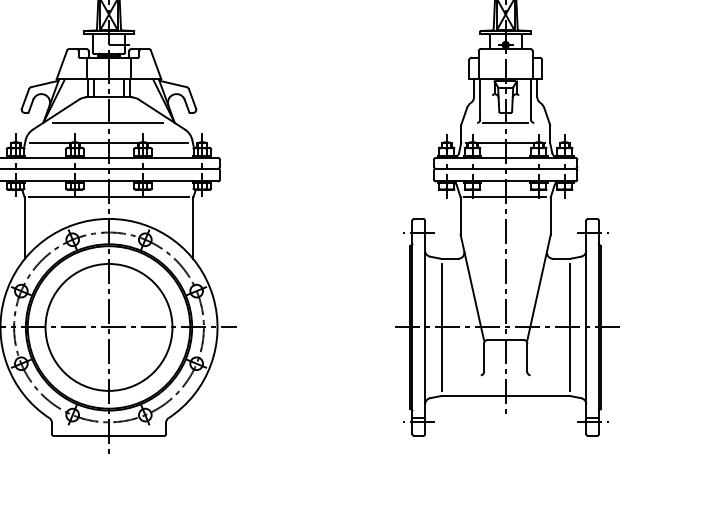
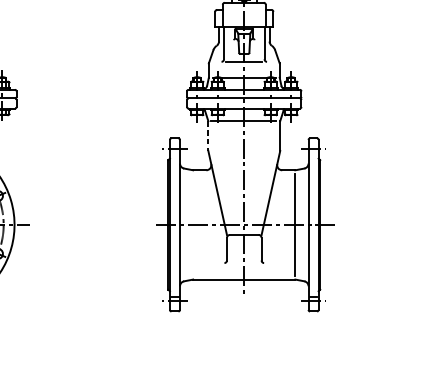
line: (460, 216) -> (208, 136), solid -> dashed
line: (441, 327) -> (193, 224), removed

